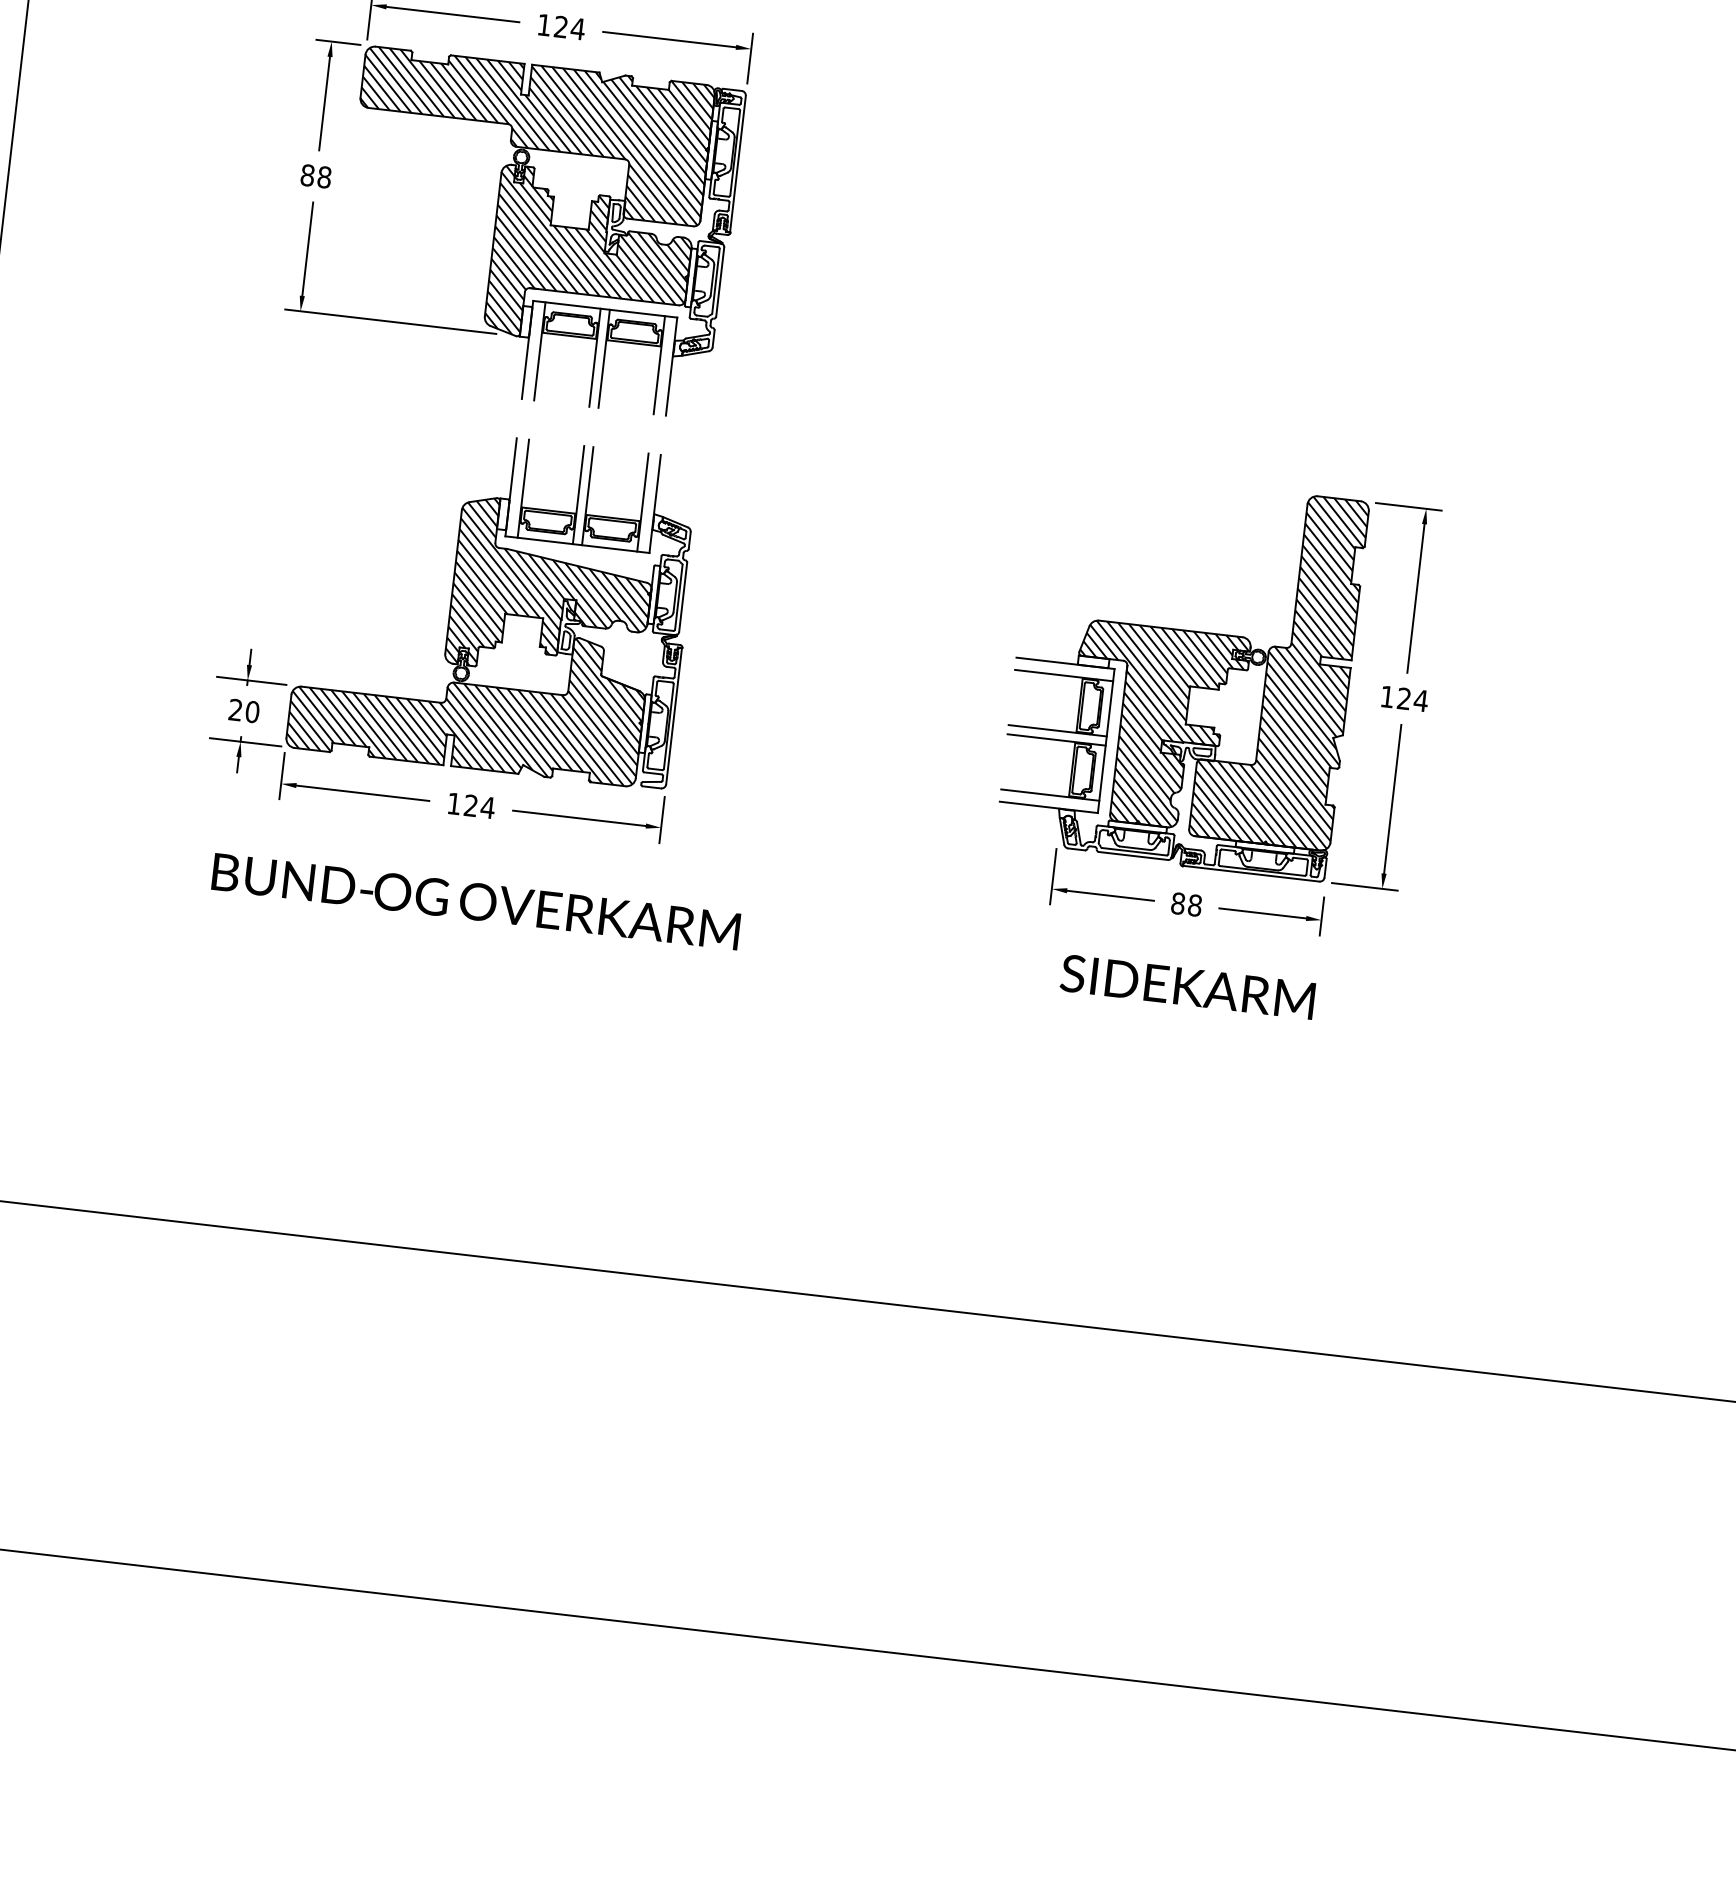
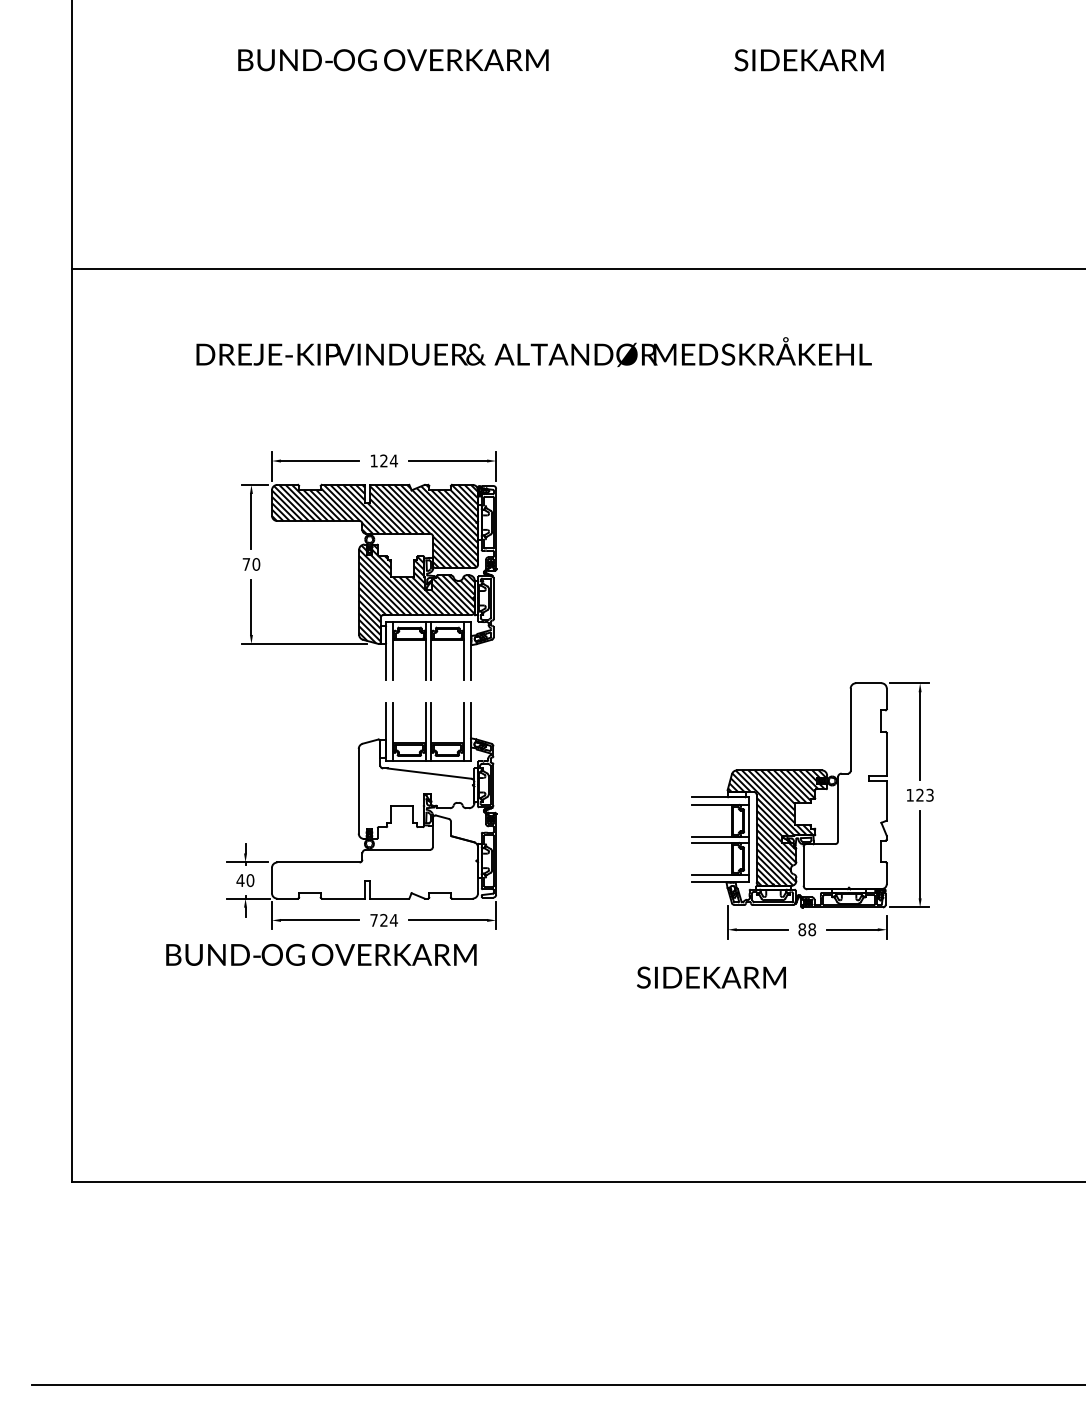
text: (316, 176) -> (251, 564), 88 -> 70
hatch: (552, 588) -> (416, 788), removed
hatch: (1277, 669) -> (844, 786), removed
hatch: (467, 697) -> (374, 857), removed
text: (1420, 699) -> (929, 794), 124 -> 123
text: (235, 709) -> (240, 880), 20 -> 40
text: (453, 803) -> (373, 920), 124 -> 724
text: (476, 901) -> (321, 954), moved
text: (1187, 986) -> (711, 977), moved

